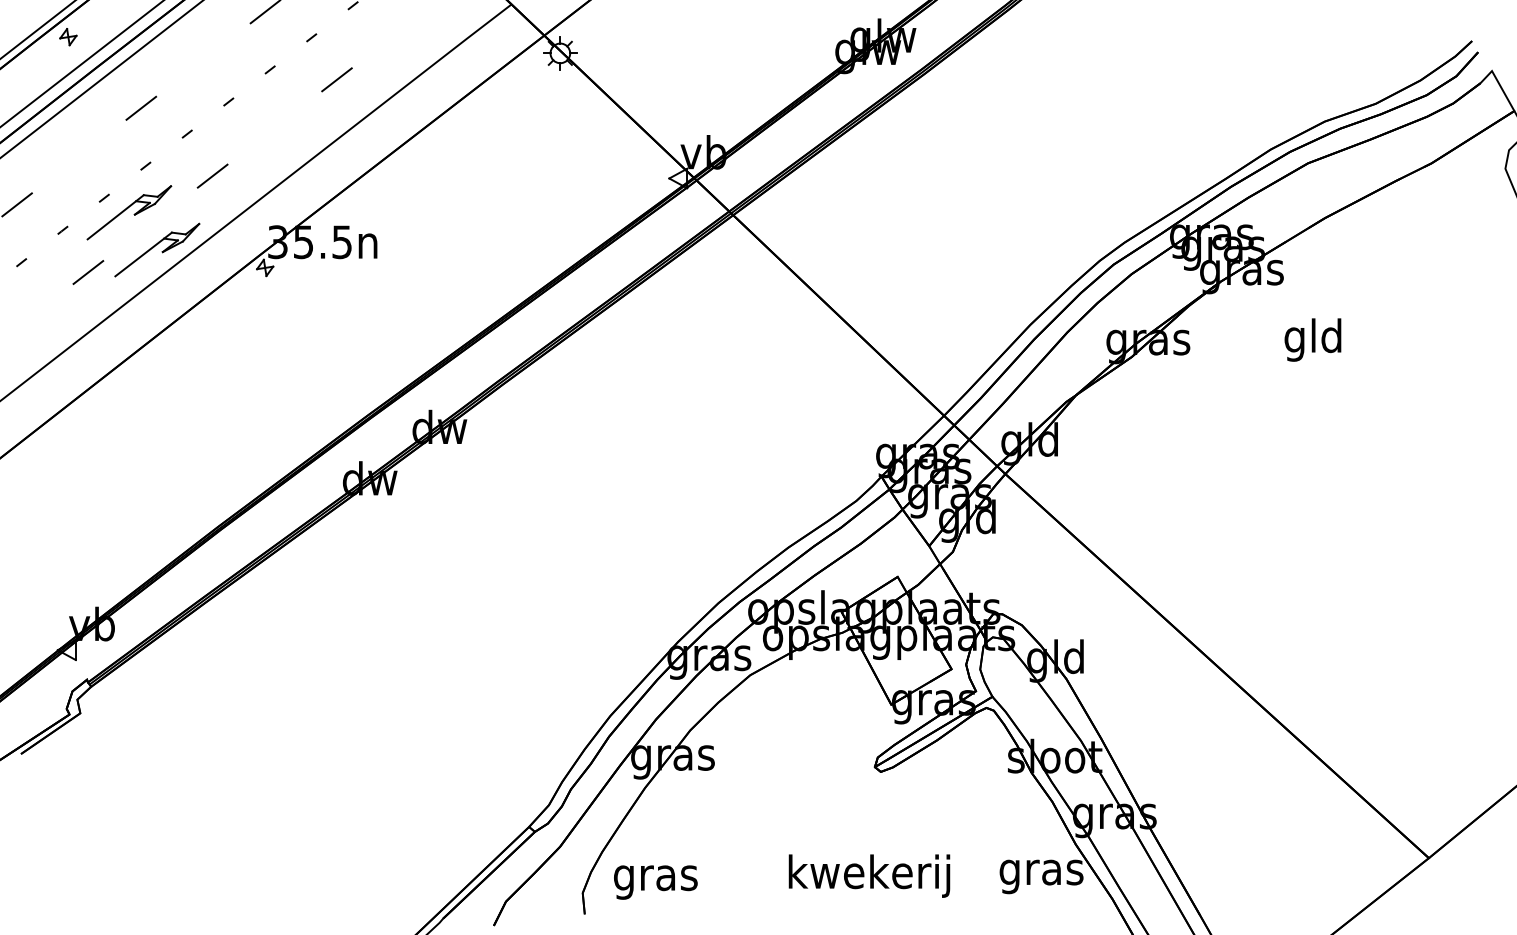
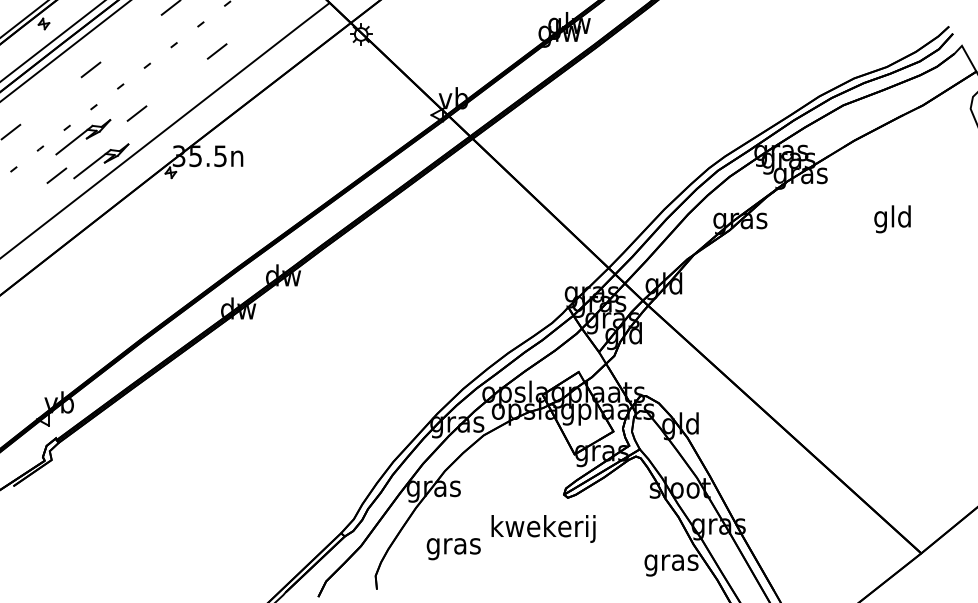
text: (1312, 340) -> (892, 219), moved
text: (869, 875) -> (543, 528), moved
text: (655, 883) -> (453, 549), moved

